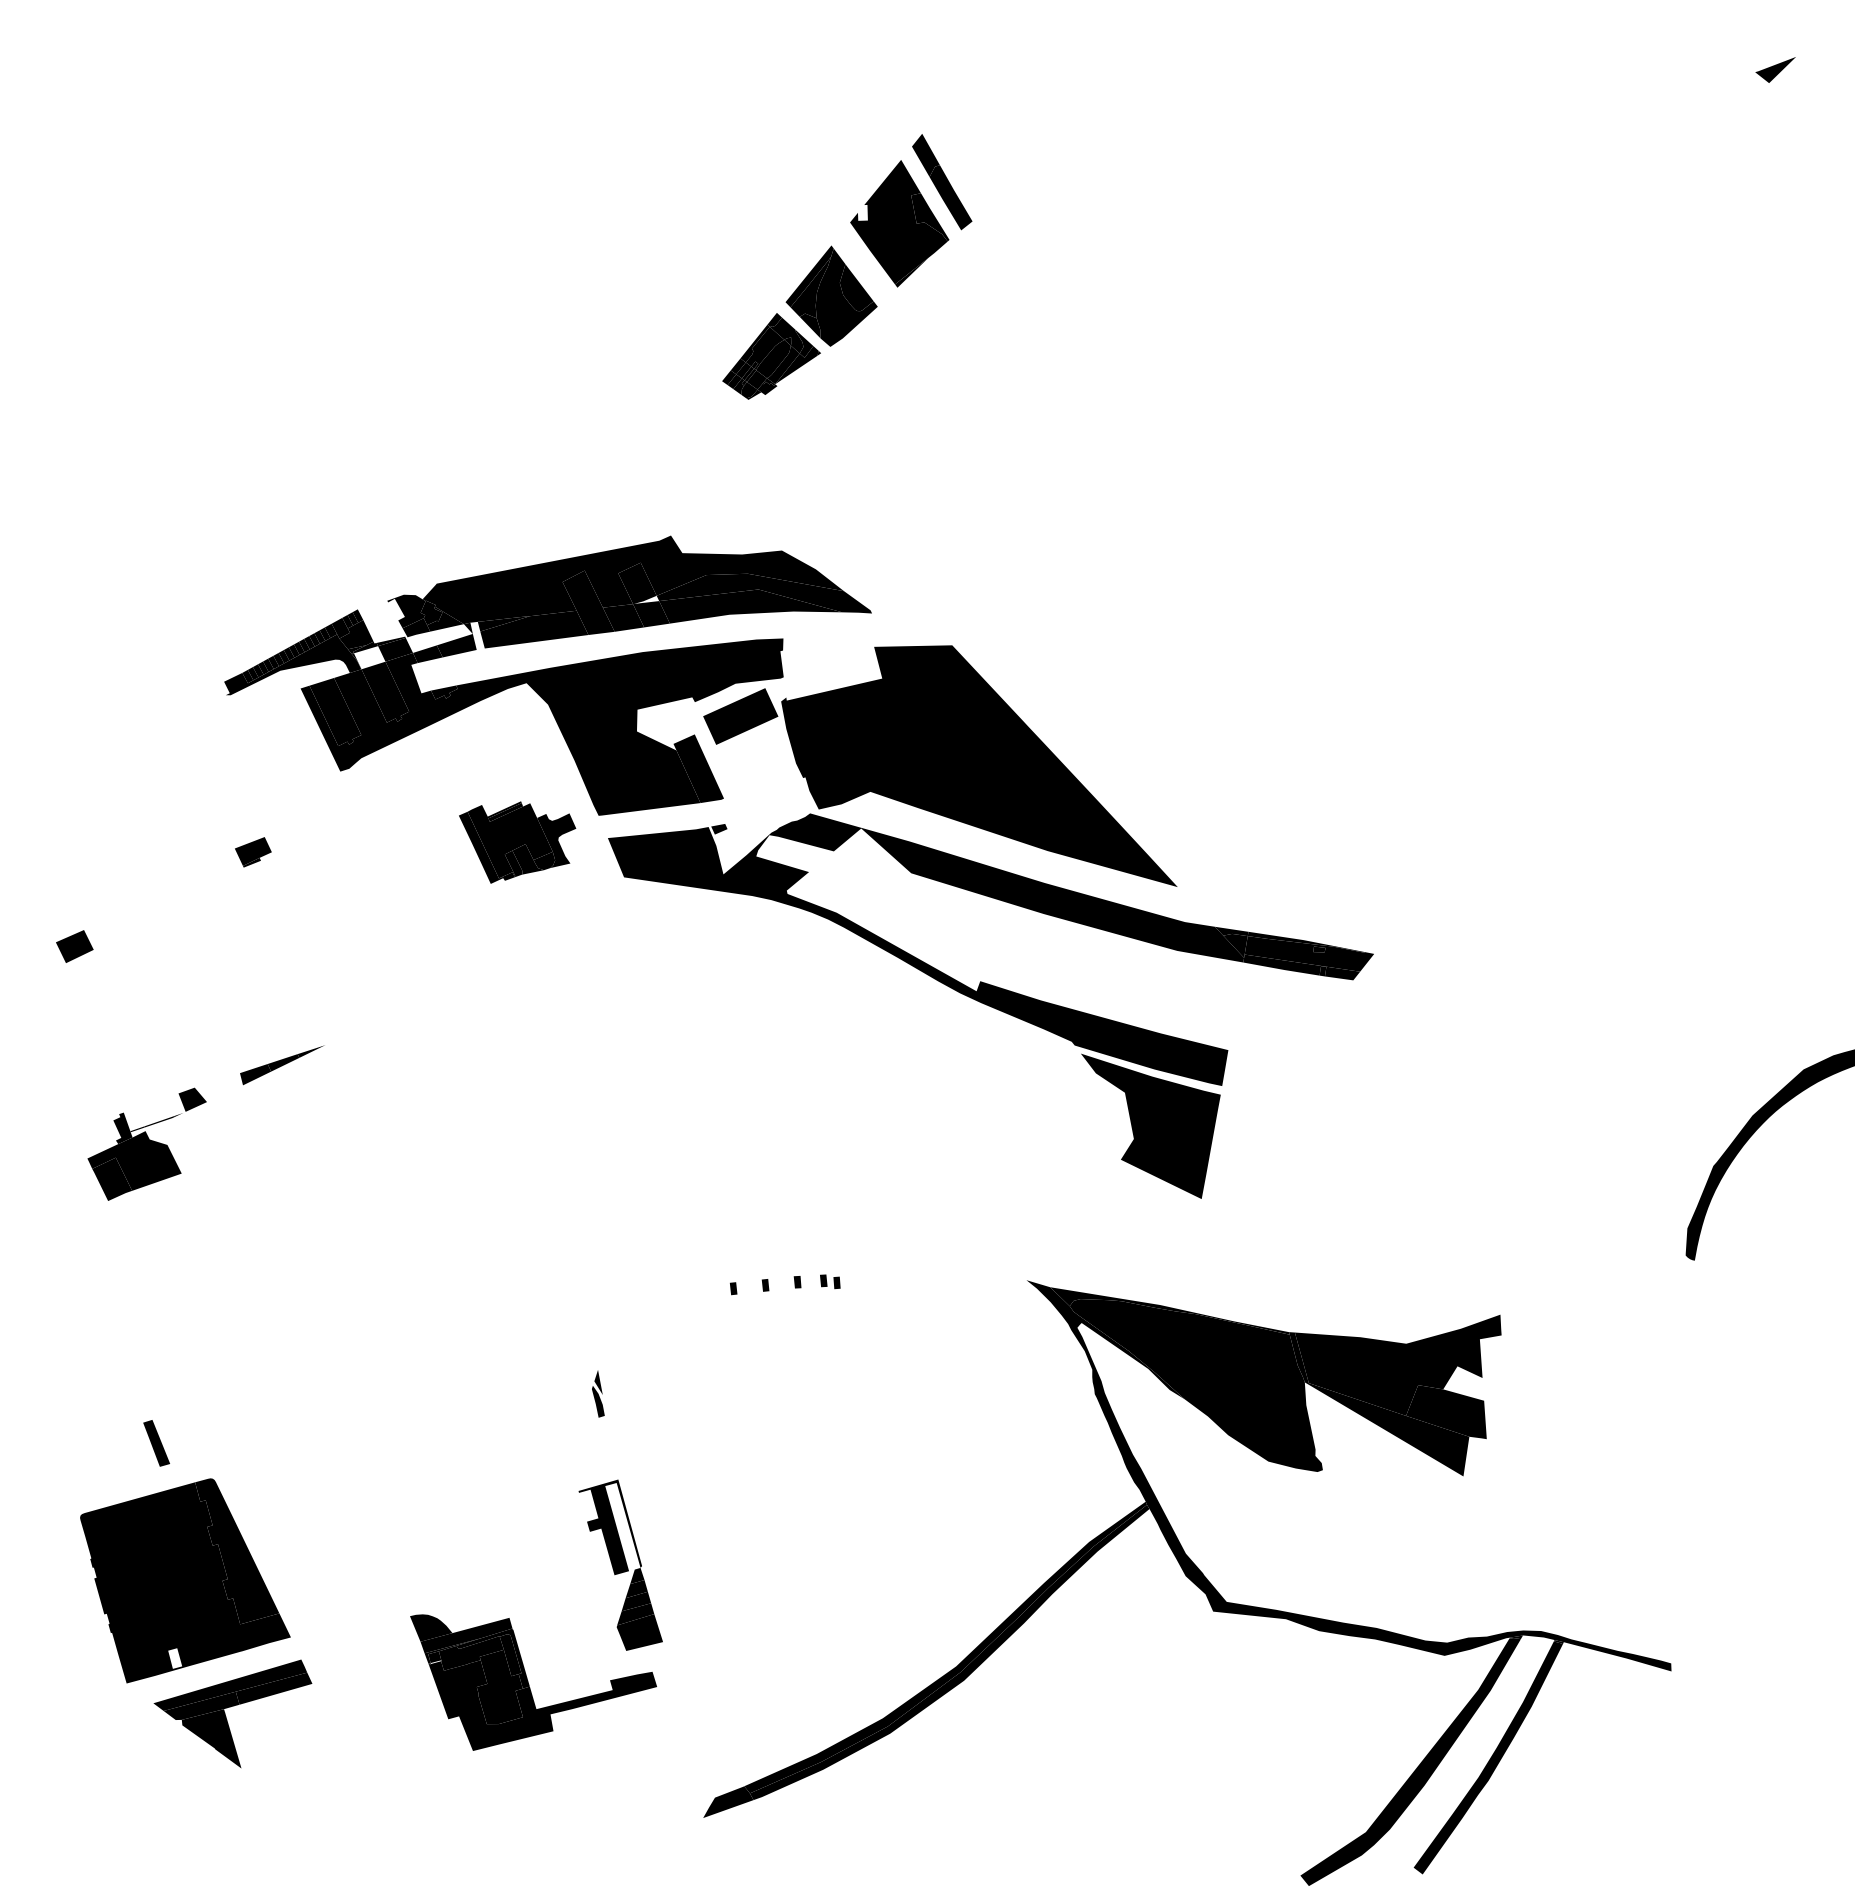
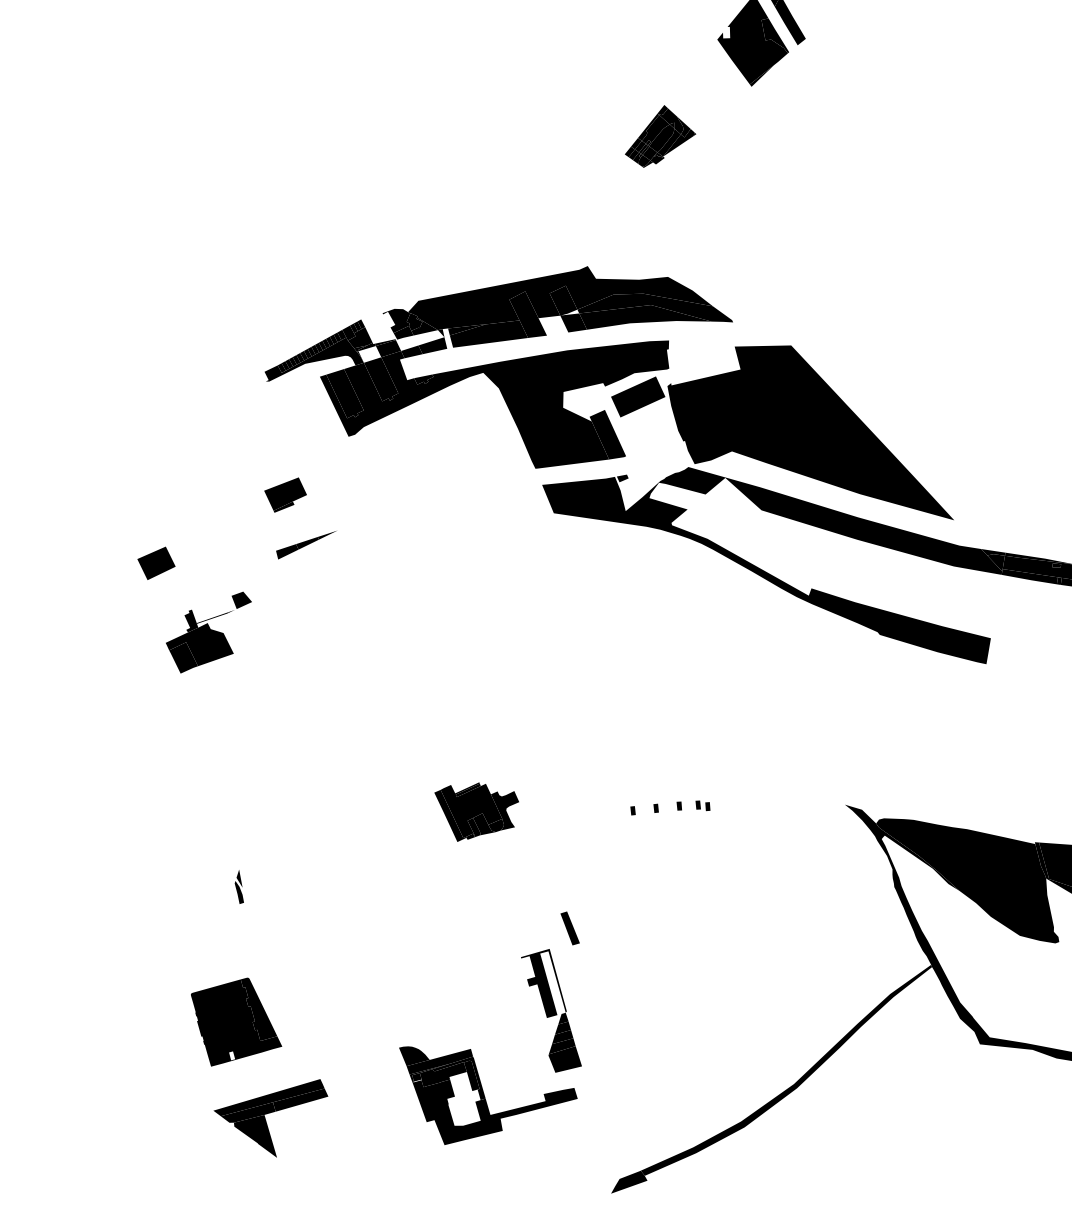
part: (831, 295) -> (703, 92), removed
fill: (623, 617) -> (553, 325), removed
part: (517, 842) -> (476, 812), moved
part: (253, 852) -> (285, 495), size x1.6
part: (74, 946) -> (156, 563), size x1.4
part: (282, 1065) -> (306, 545), moved
fill: (1150, 1126) -> (934, 693), removed
part: (146, 1143) -> (208, 632), moved
fill: (1169, 1310) -> (948, 826), removed
part: (598, 1393) -> (239, 886), moved
part: (156, 1443) -> (570, 928), moved
part: (185, 1580) -> (236, 1021), size x0.6
fill: (949, 1652) -> (789, 1073), removed
fill: (499, 1686) -> (463, 1098), removed

